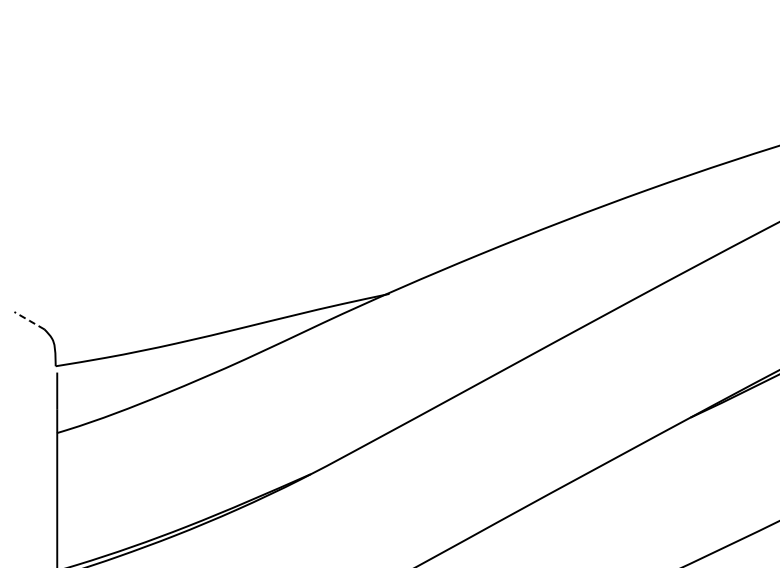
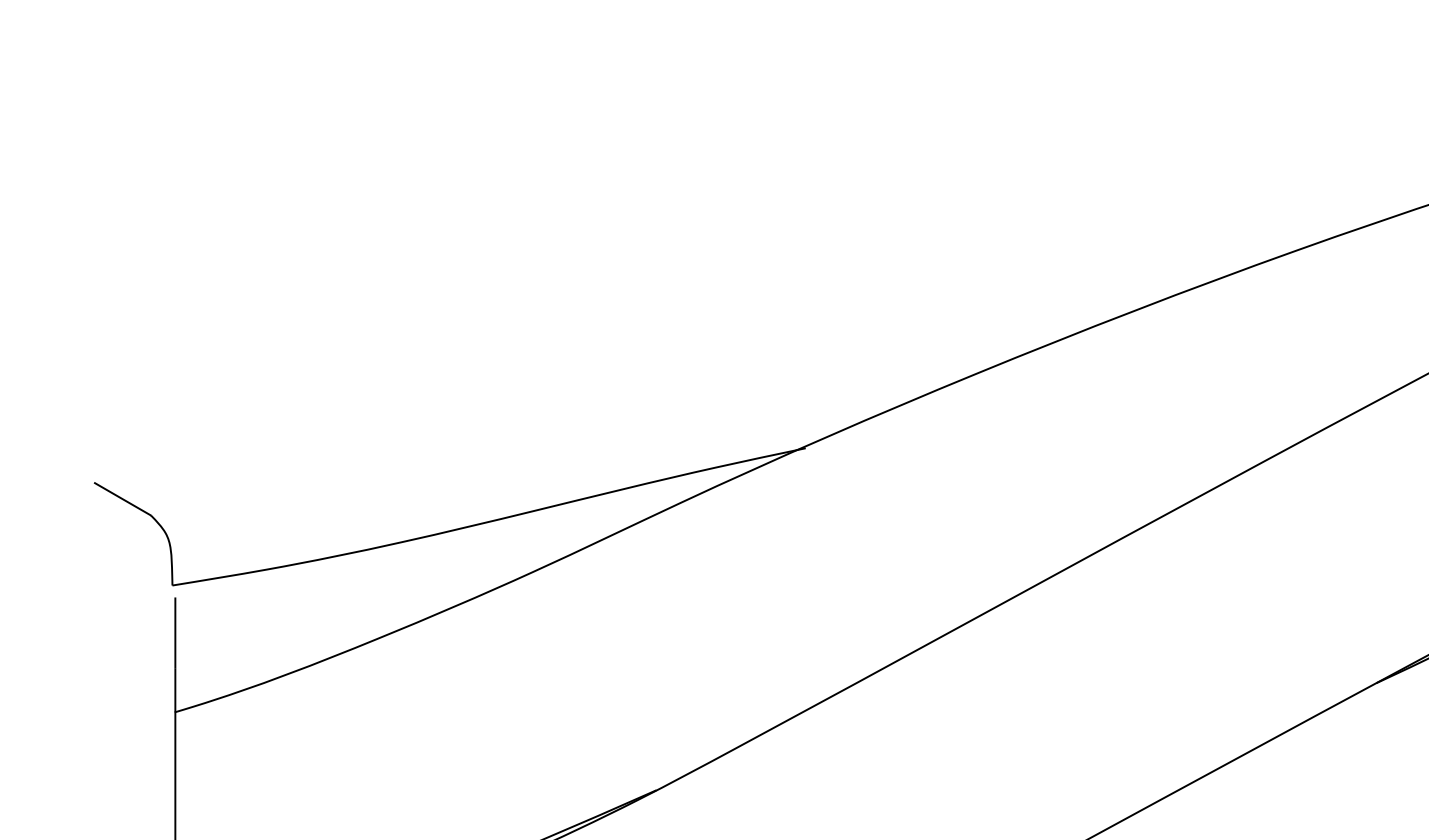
line: (29, 320) -> (122, 498), dashed -> solid

